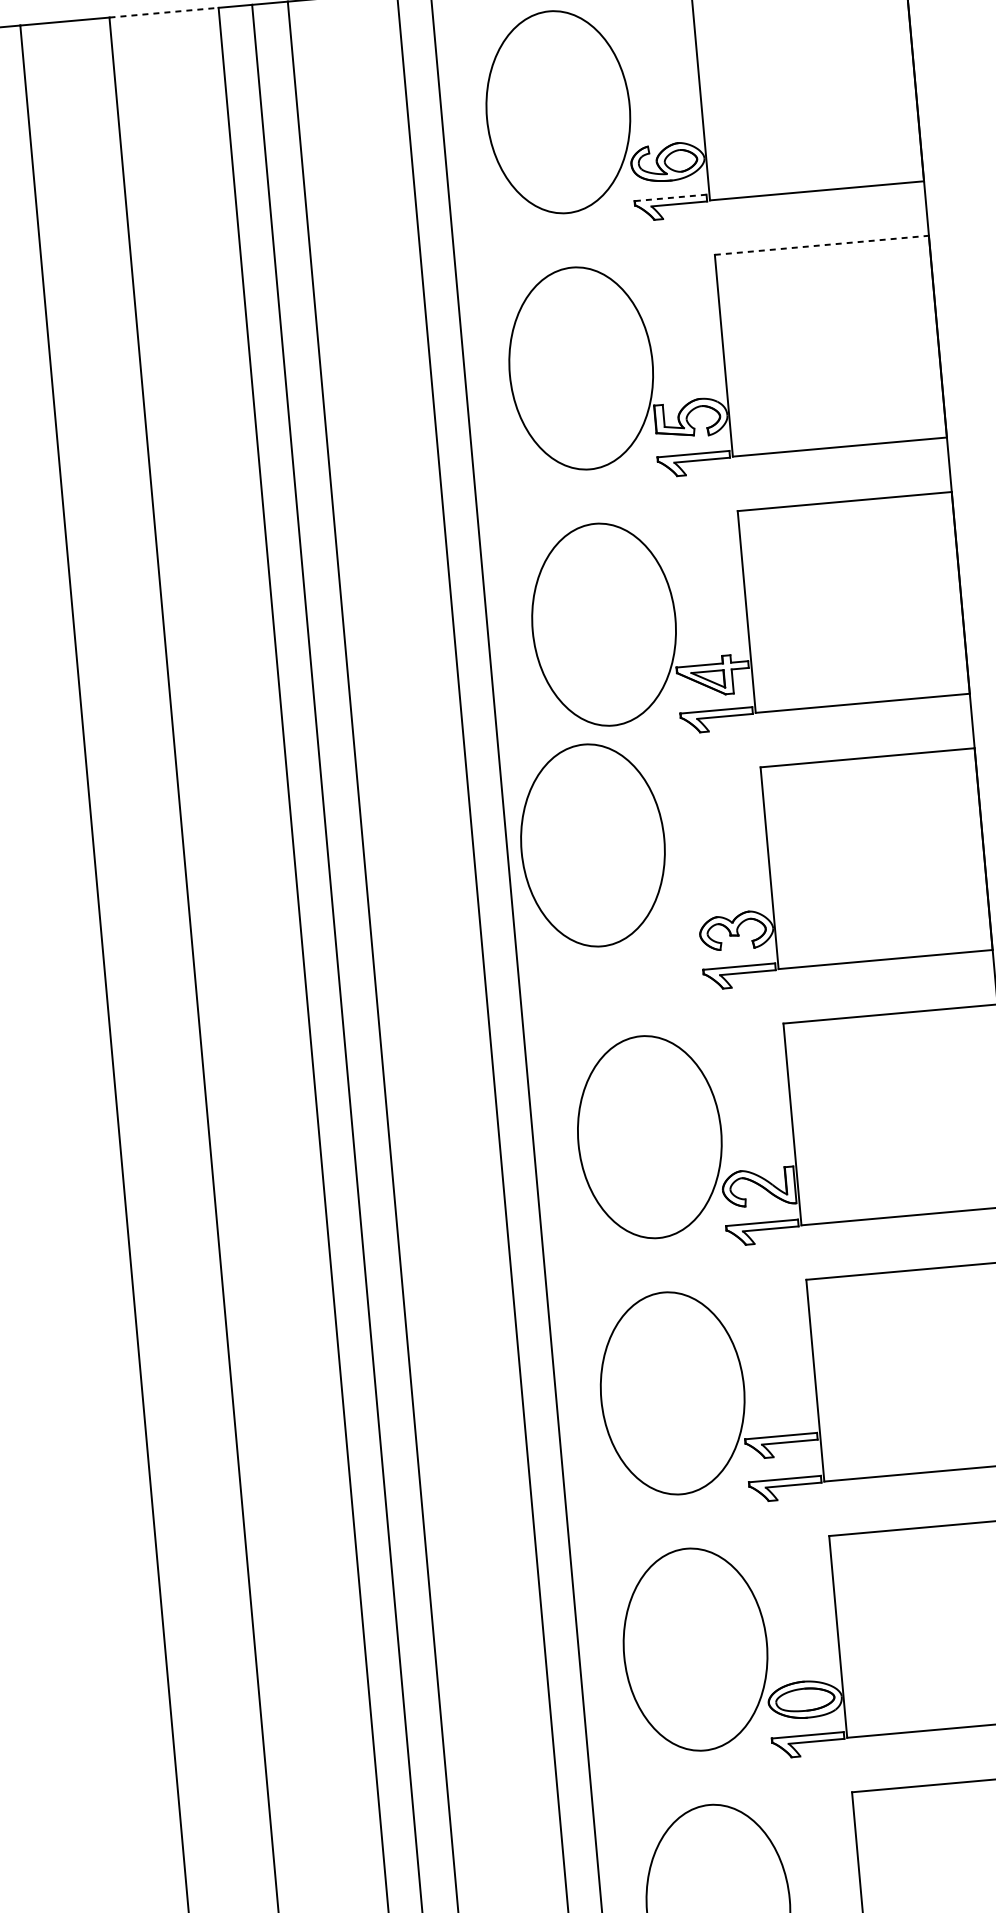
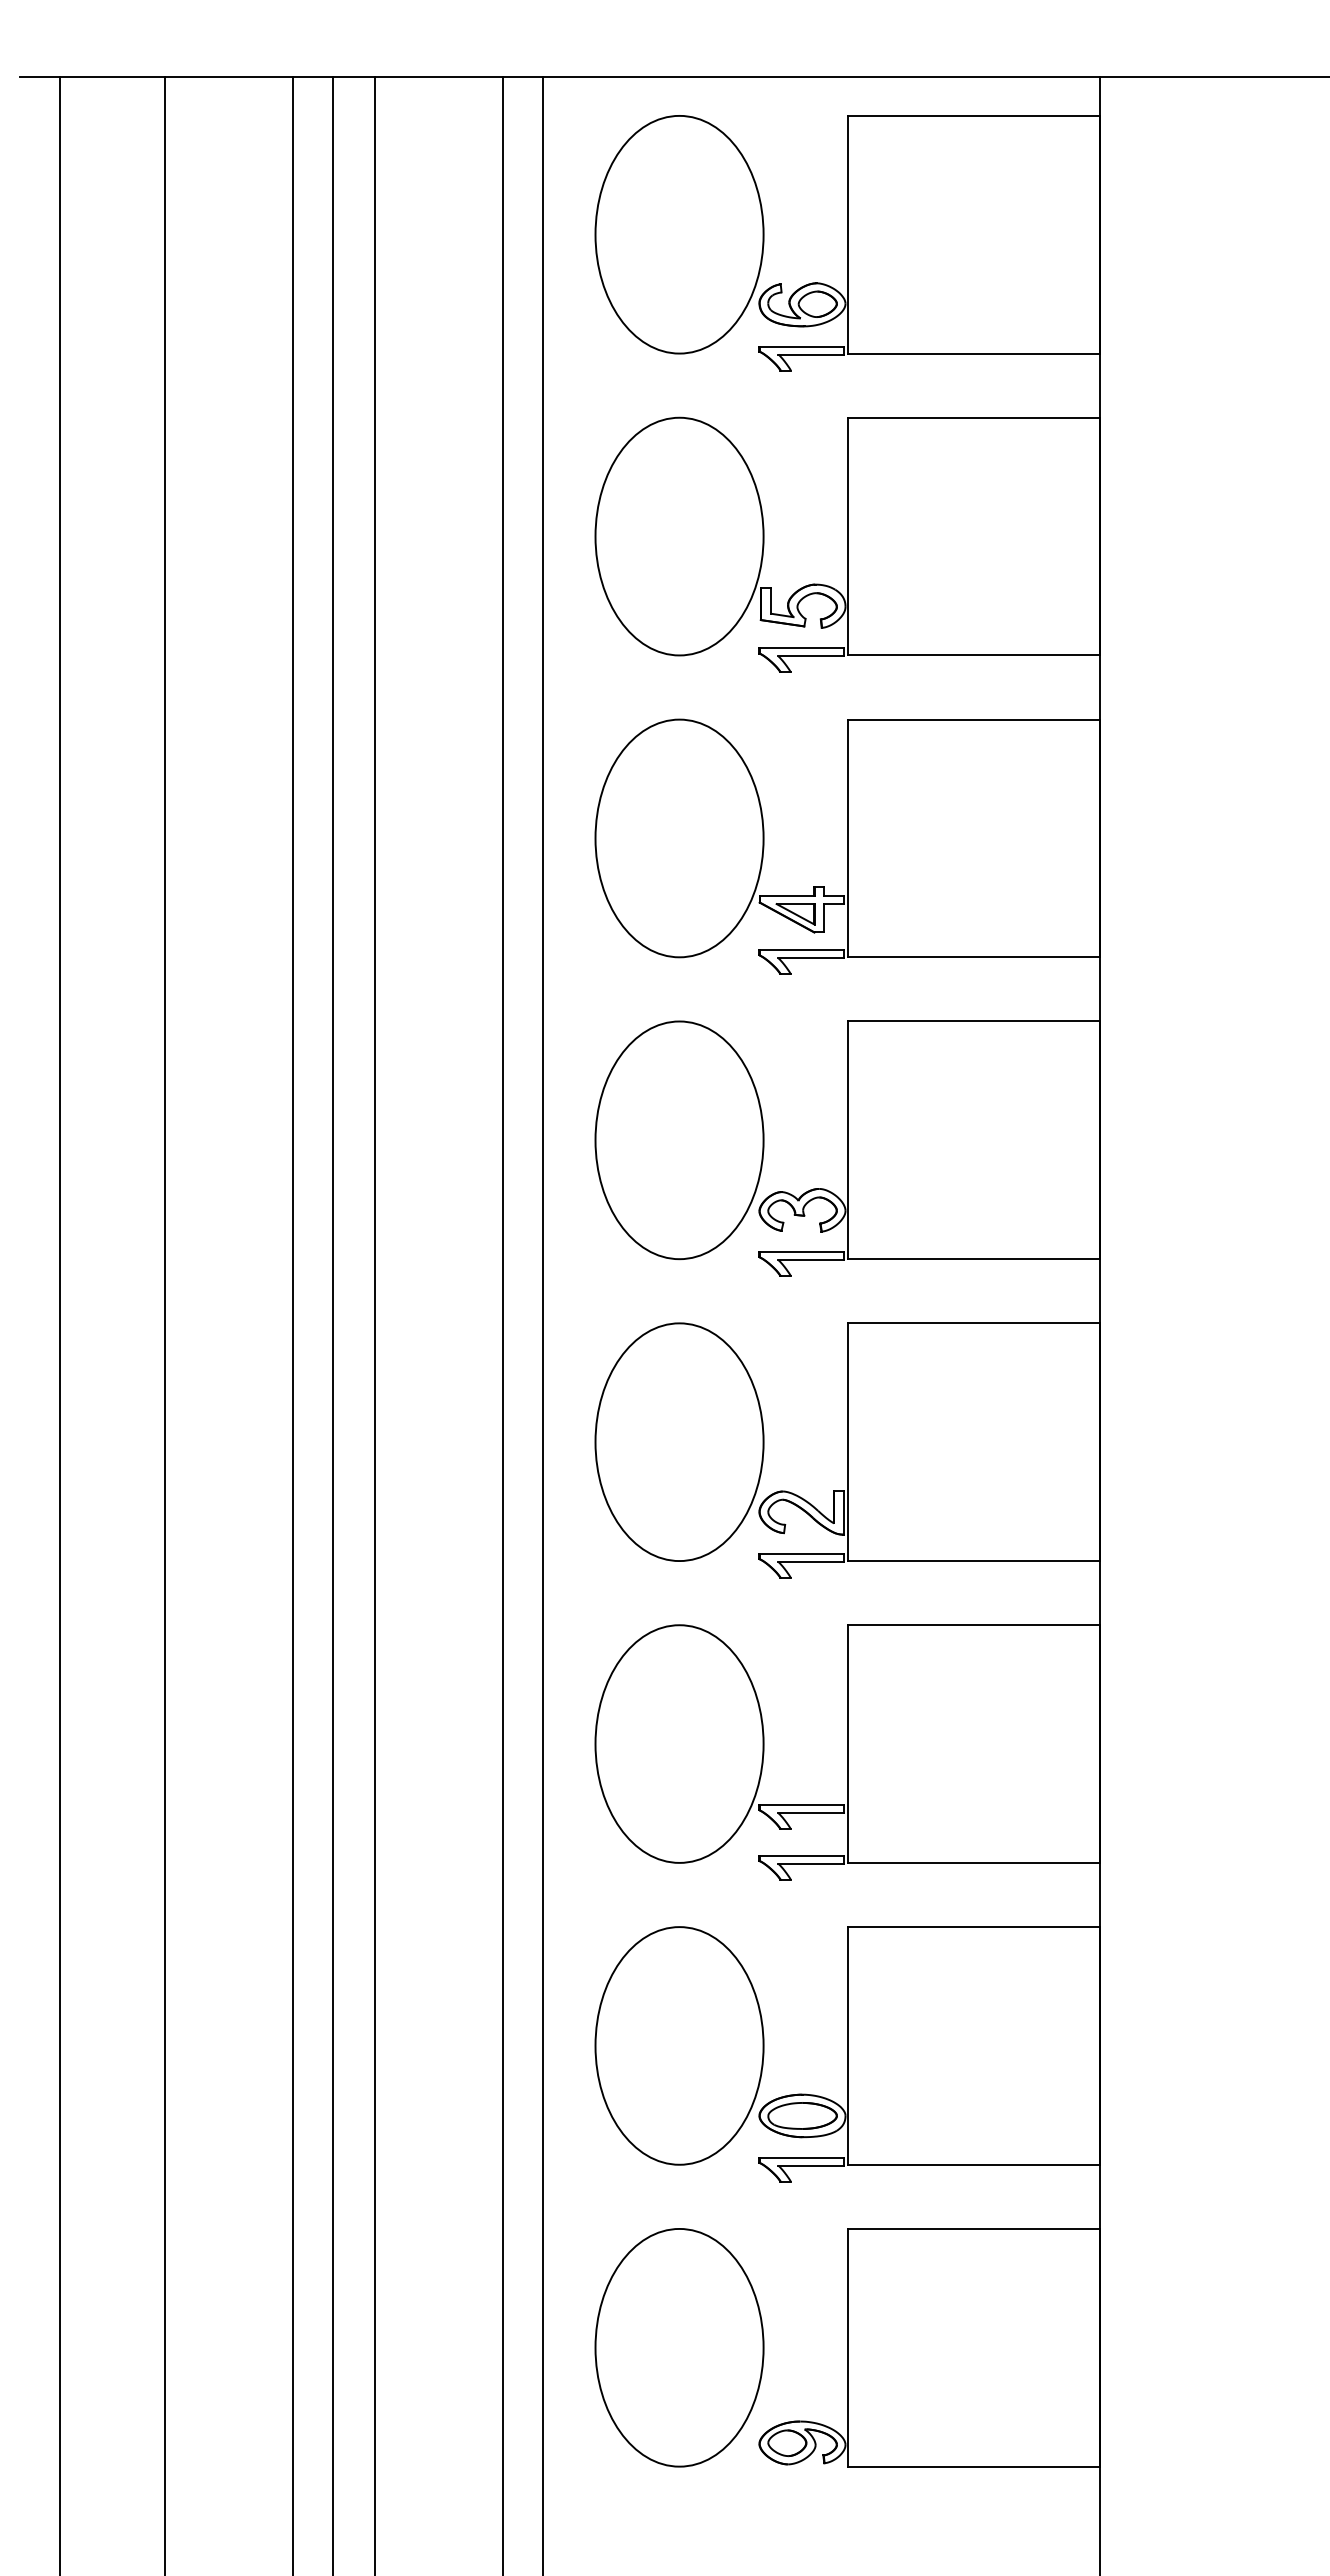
line: (164, 12) -> (229, 77), dashed -> solid
line: (671, 197) -> (802, 346), dashed -> solid
line: (822, 245) -> (974, 417), dashed -> solid
part: (592, 845) -> (679, 1140), moved

